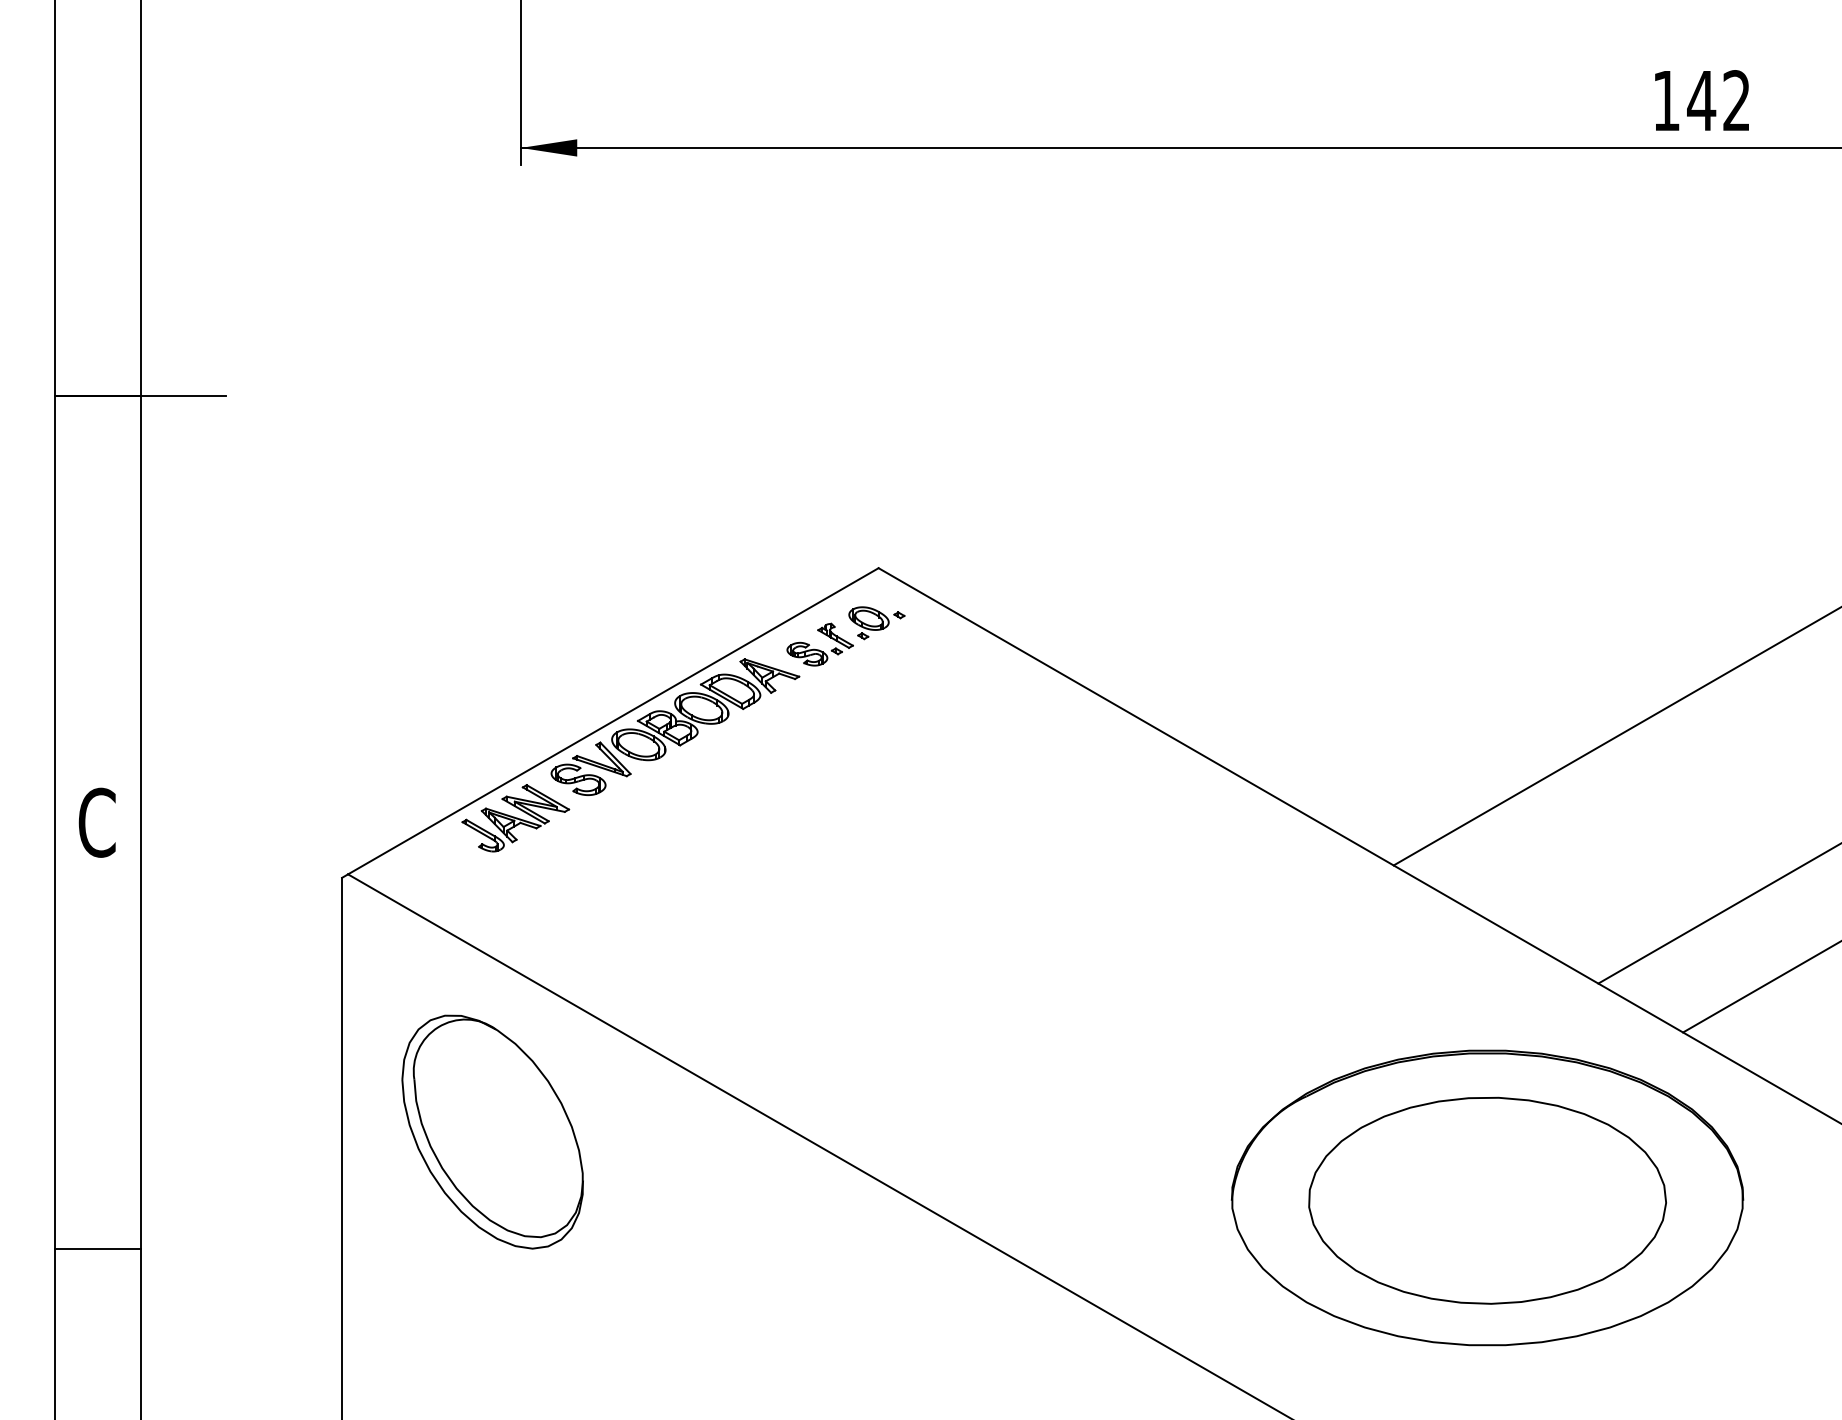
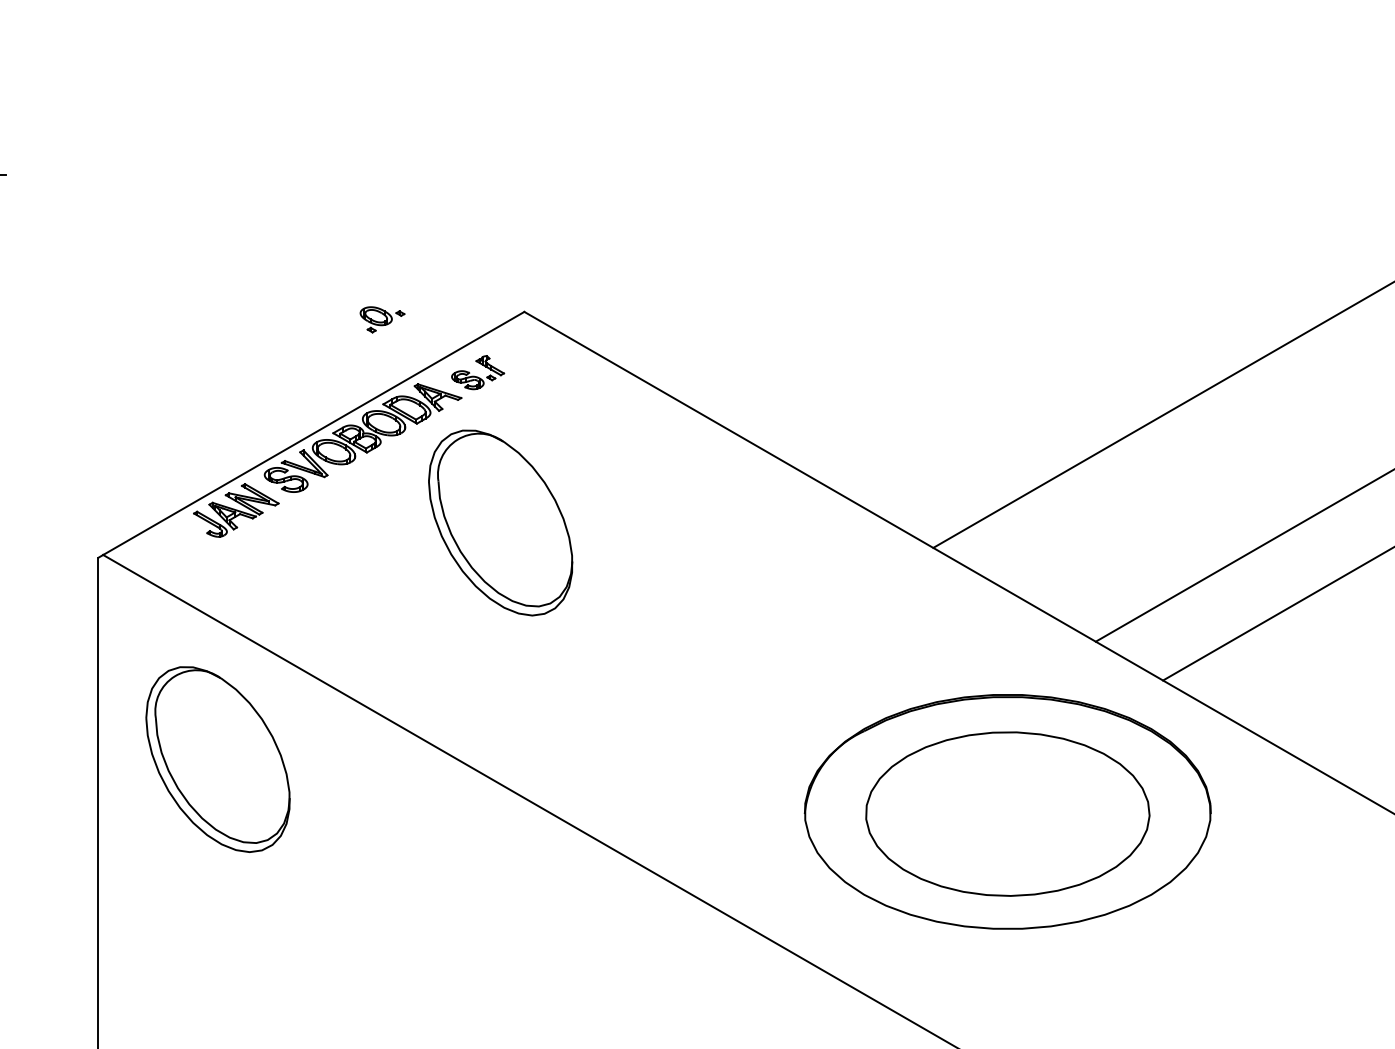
part: (876, 623) -> (382, 320), moved
part: (848, 833) -> (500, 522), added

